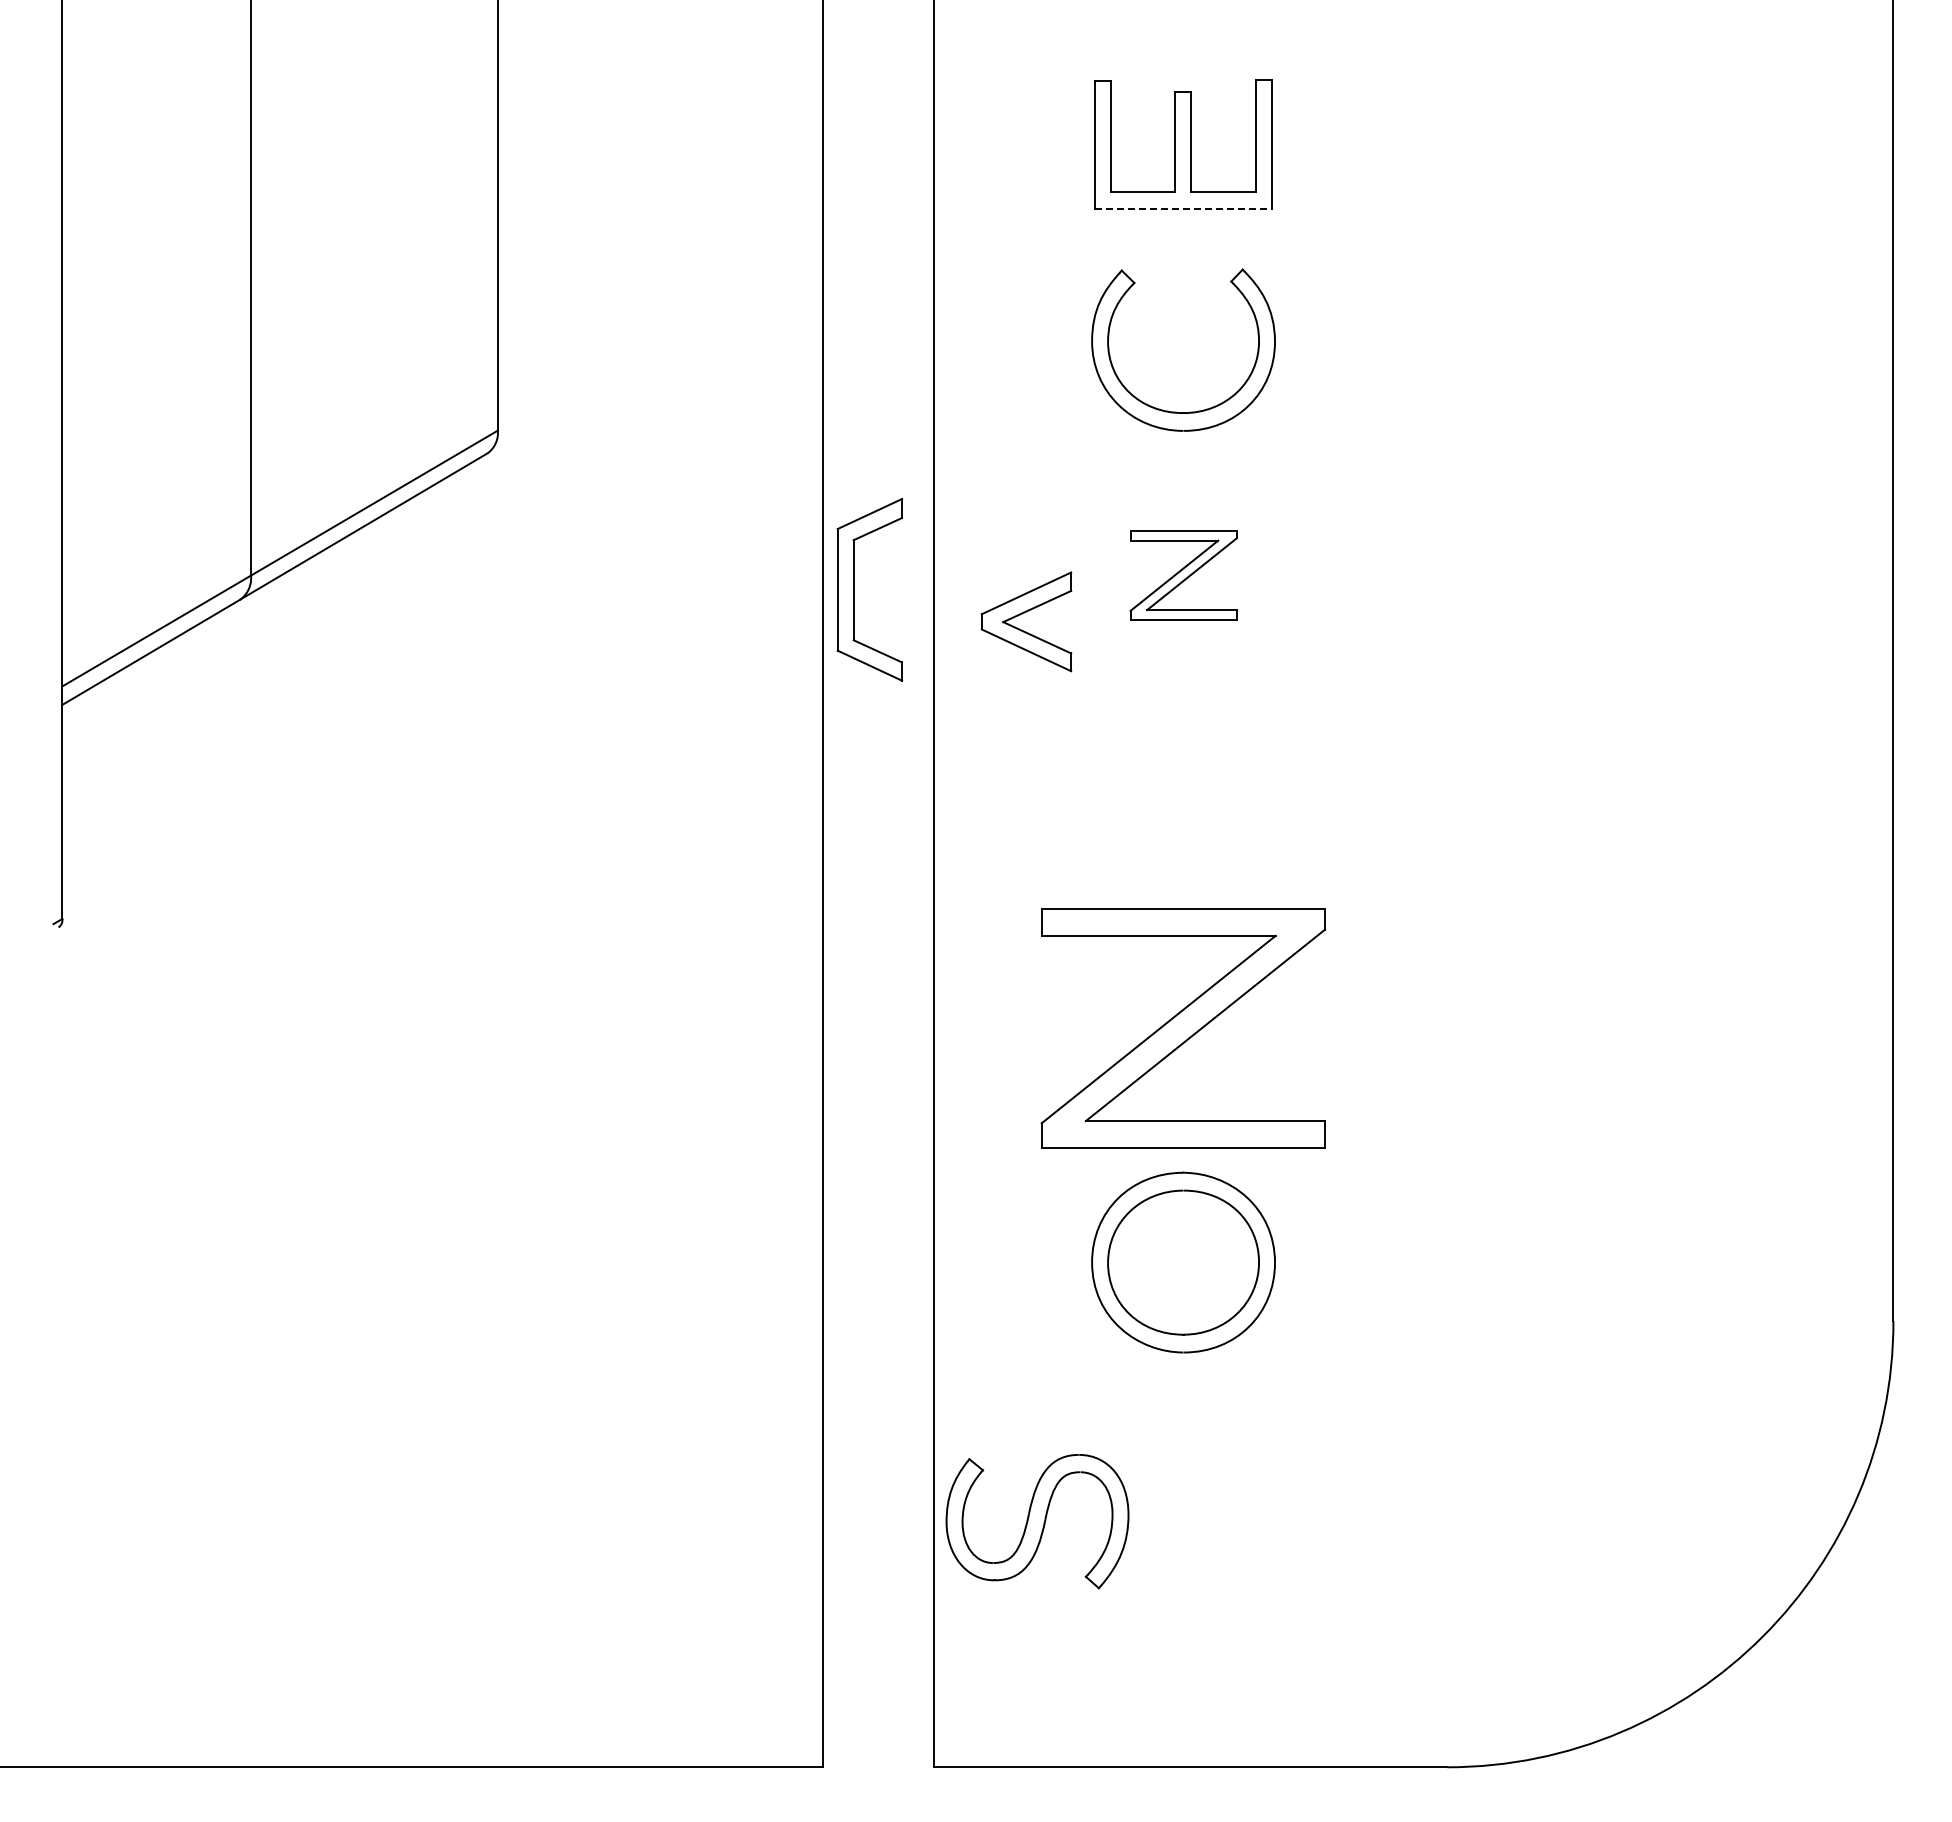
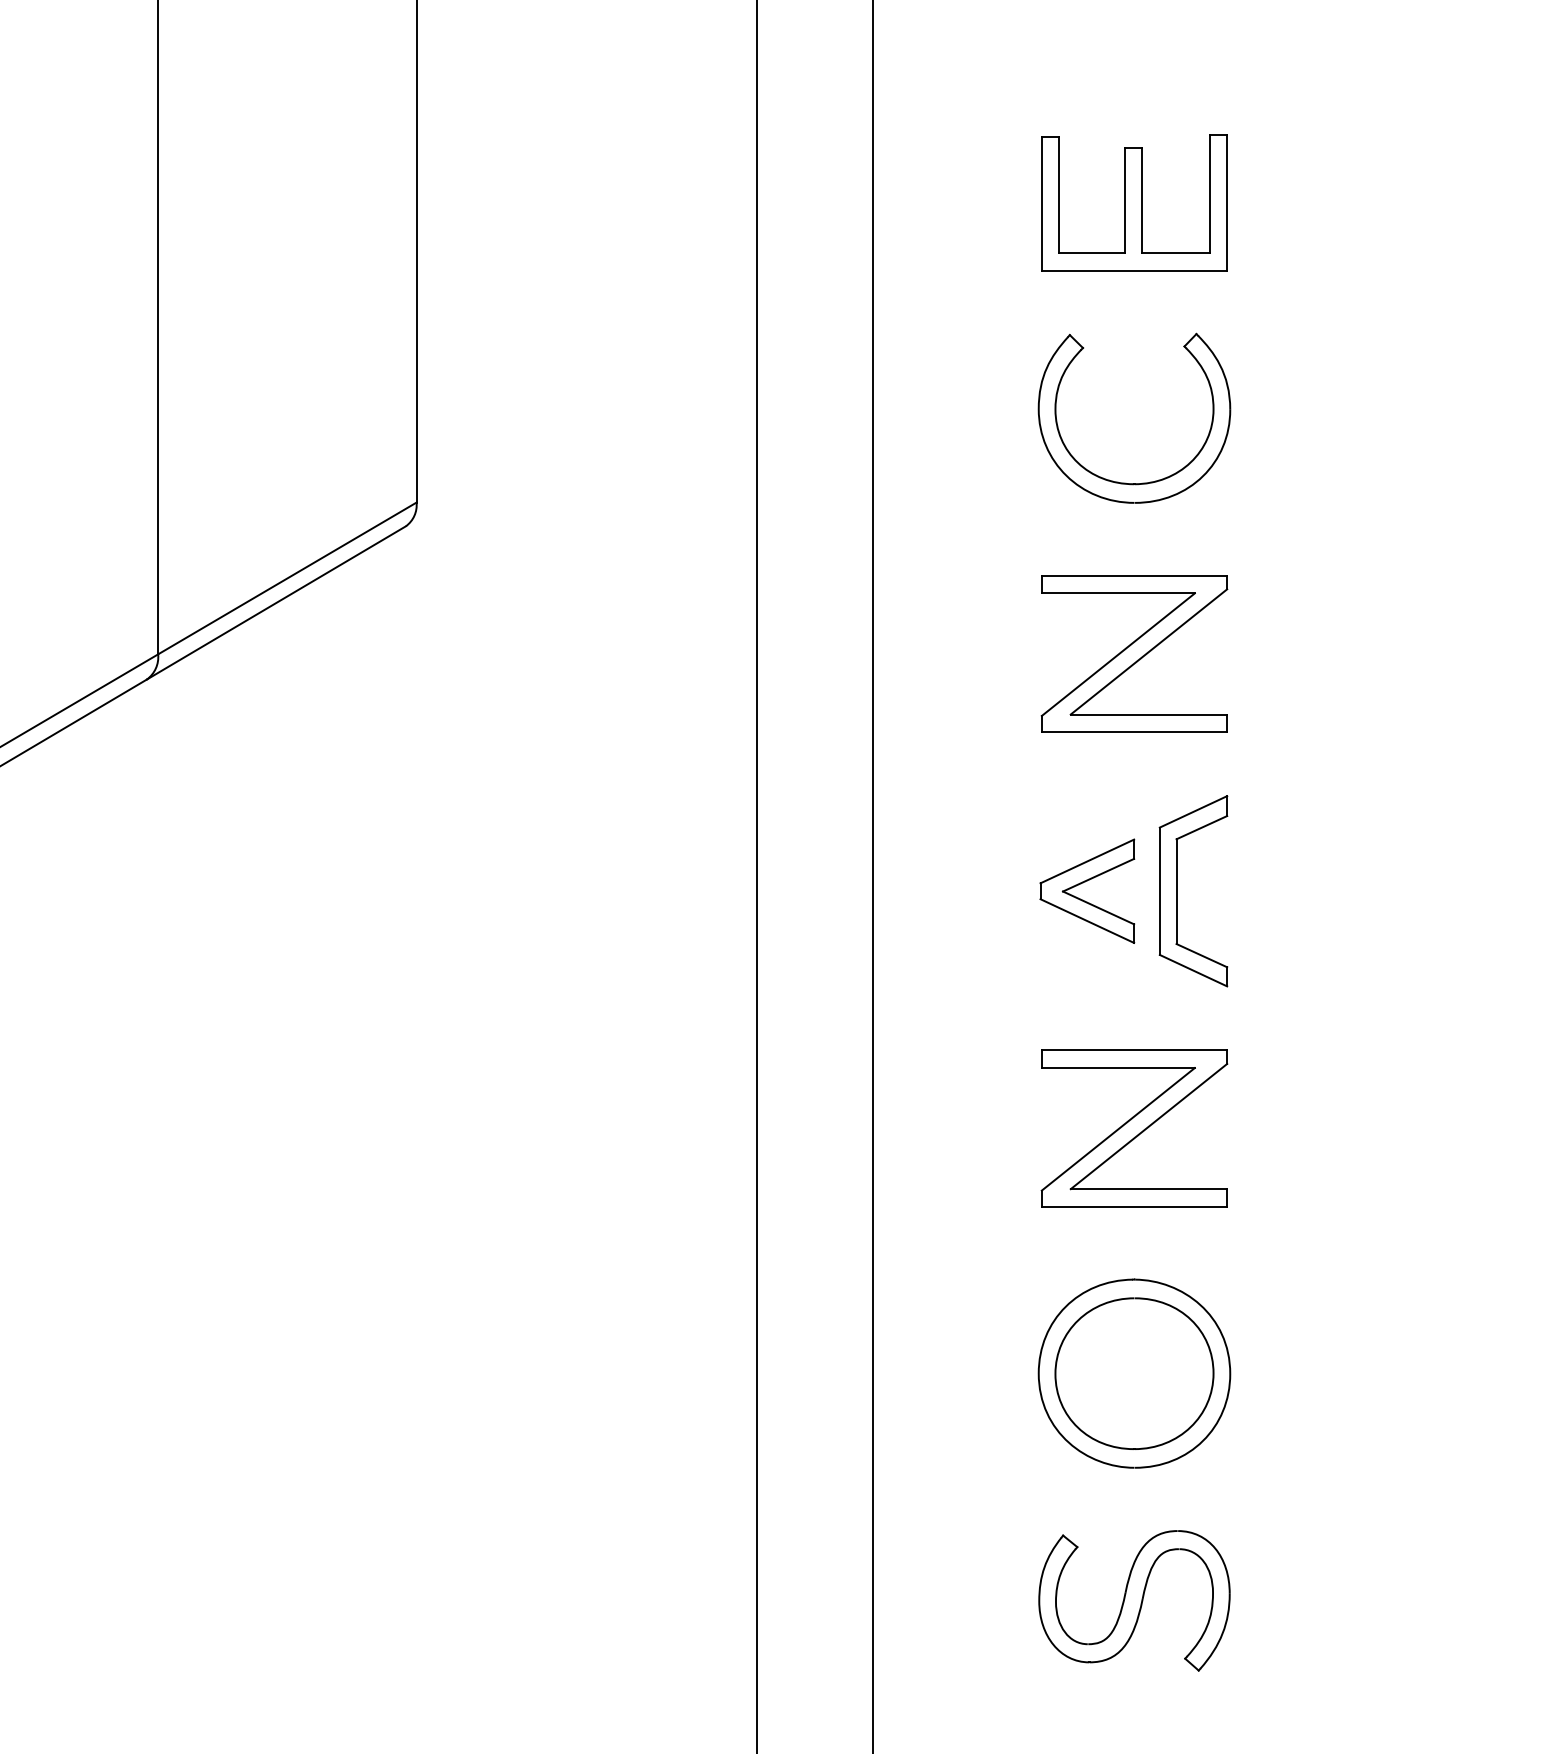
line: (1184, 209) -> (1135, 271), dashed -> solid
part: (1183, 575) -> (1134, 654), size x1.67
part: (854, 589) -> (1177, 890), moved
part: (1022, 614) -> (1083, 883), moved
part: (1183, 1028) -> (1134, 1128), size x0.62
part: (1037, 1521) -> (1134, 1600), moved

